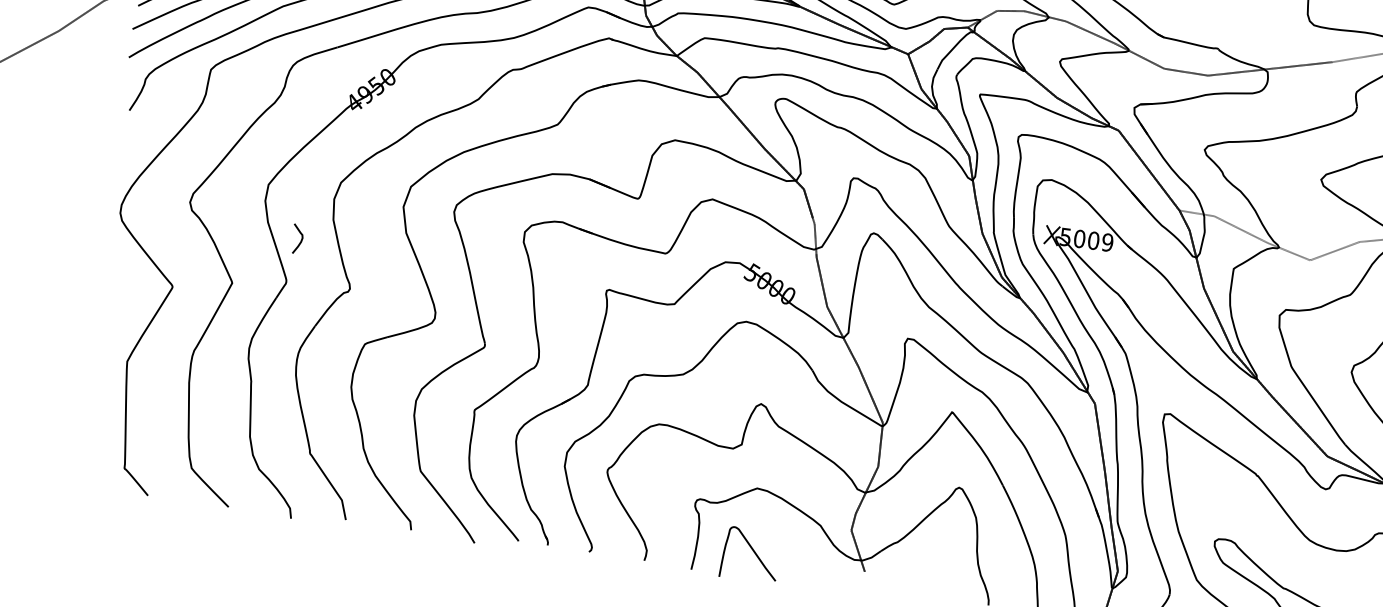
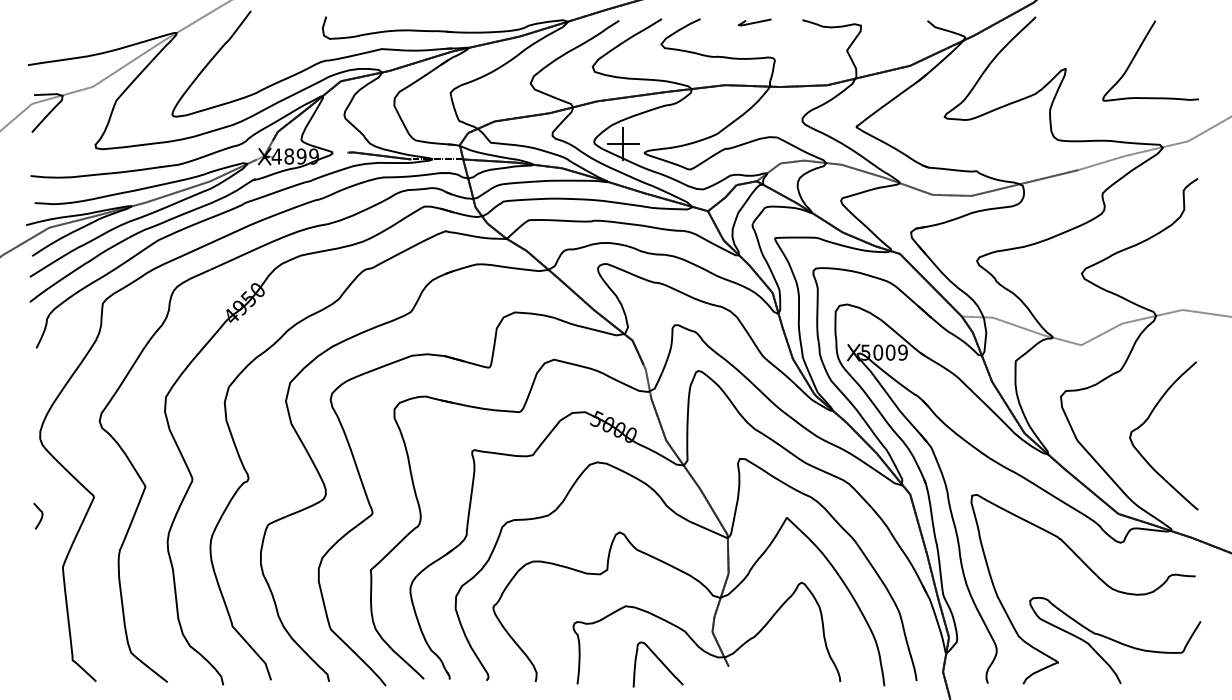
curve: (301, 238) -> (41, 515), moved
curve: (752, 551) -> (659, 661), moved

